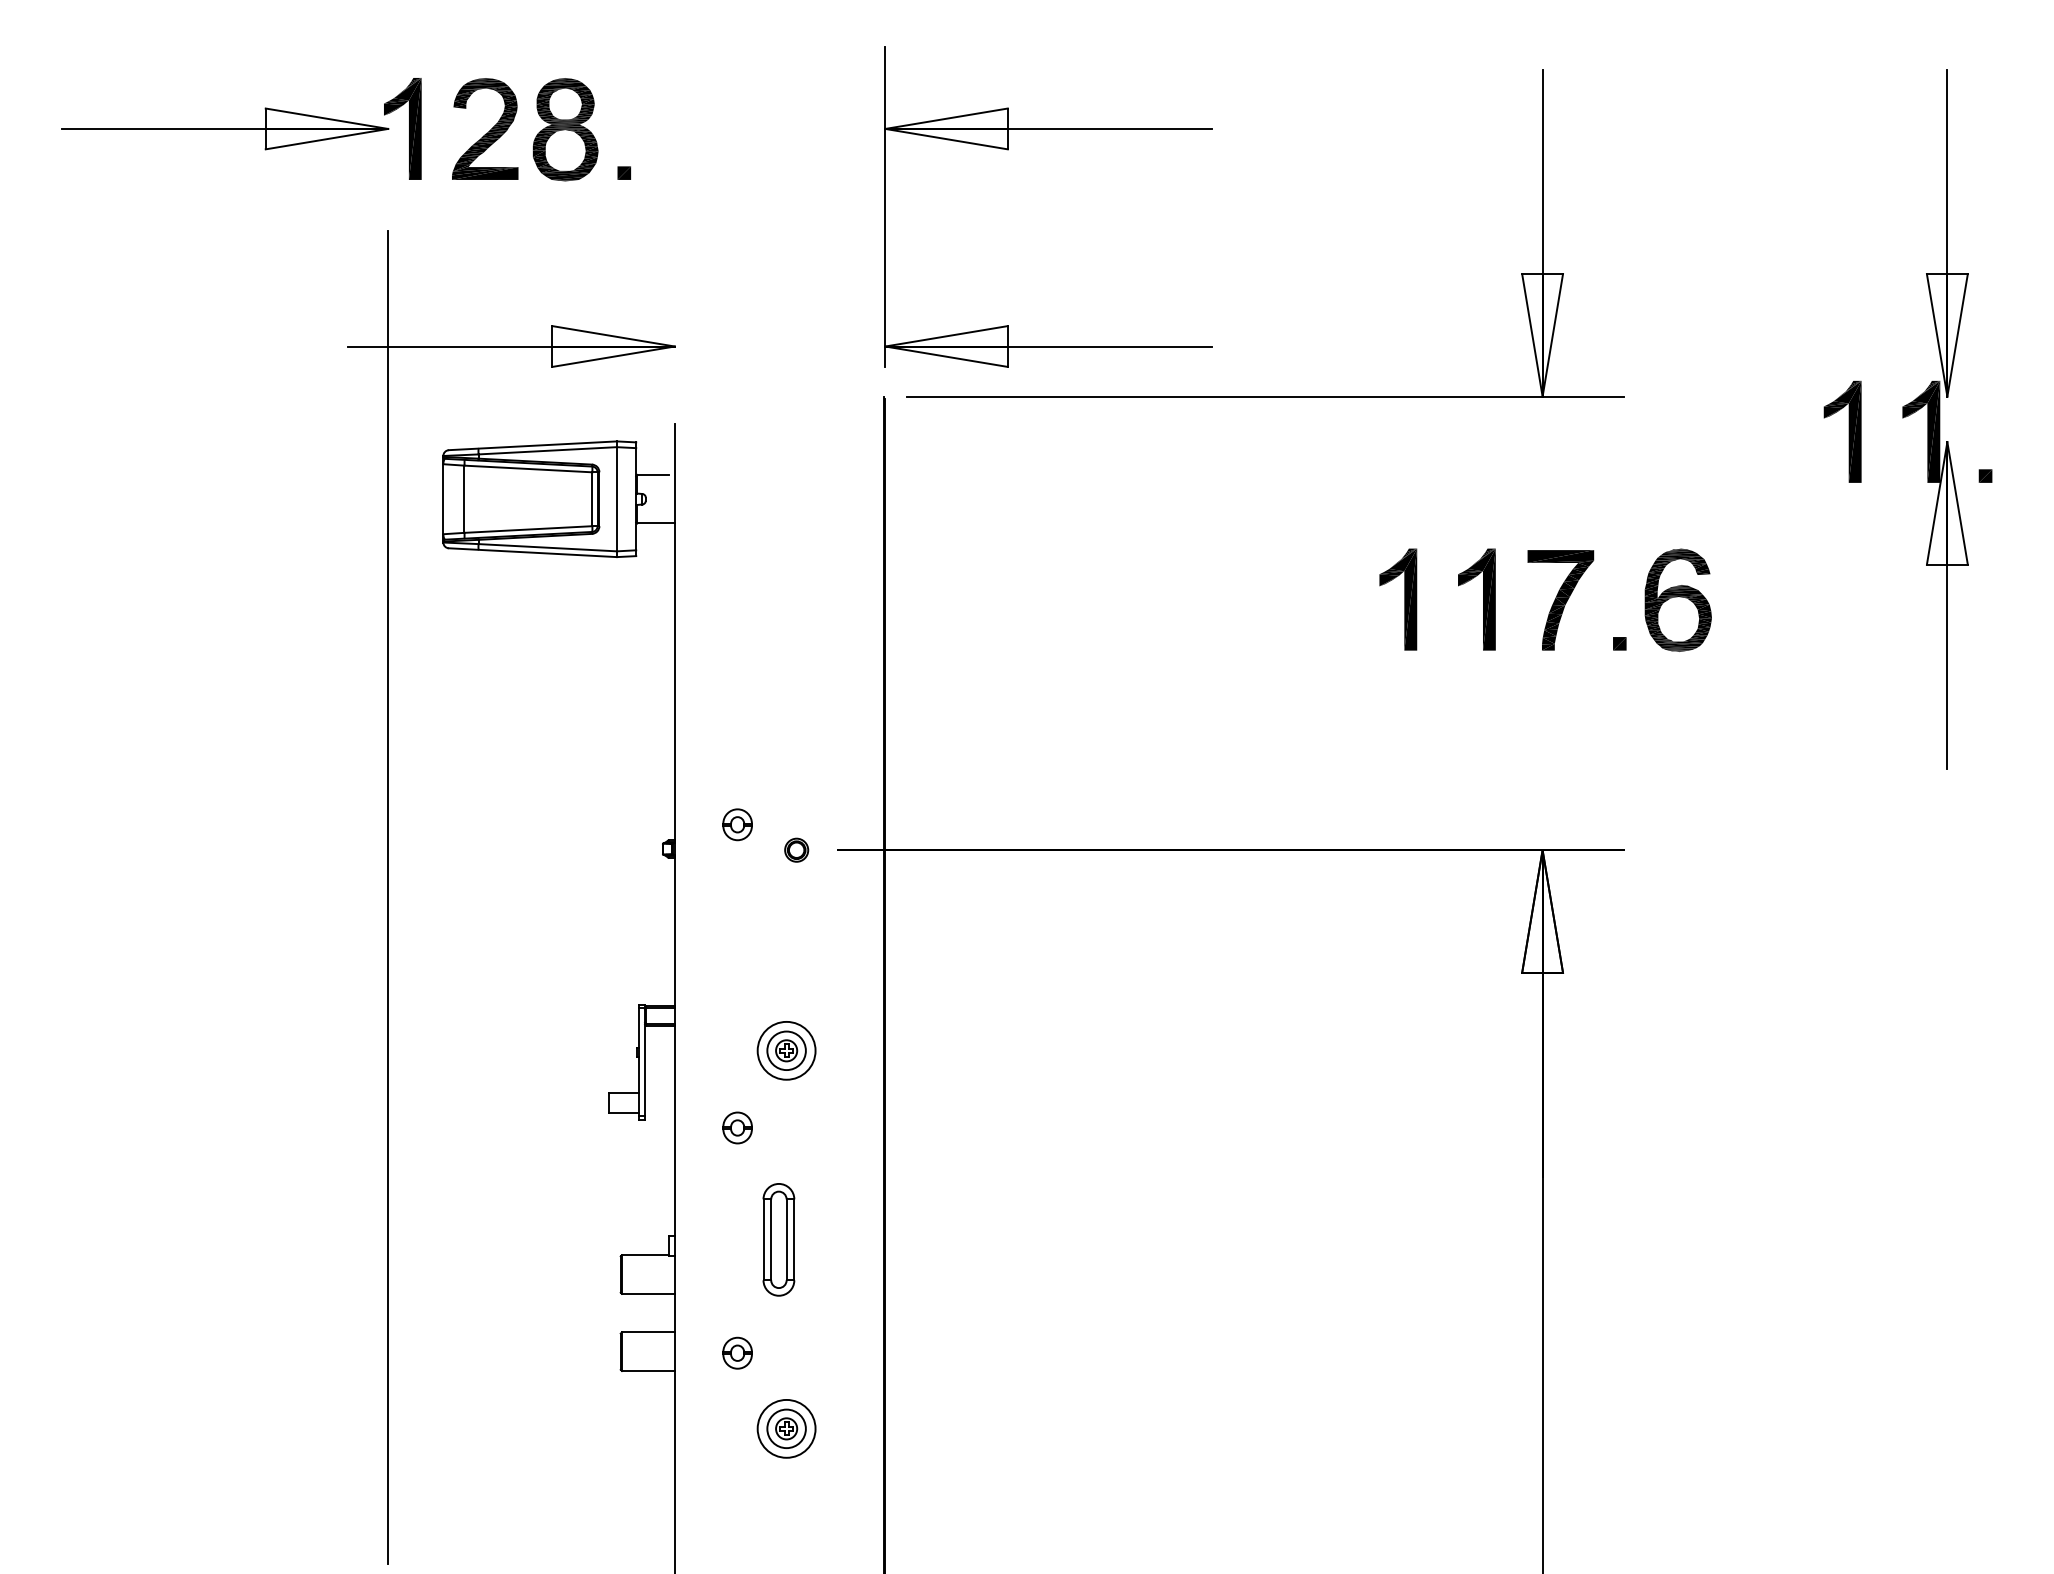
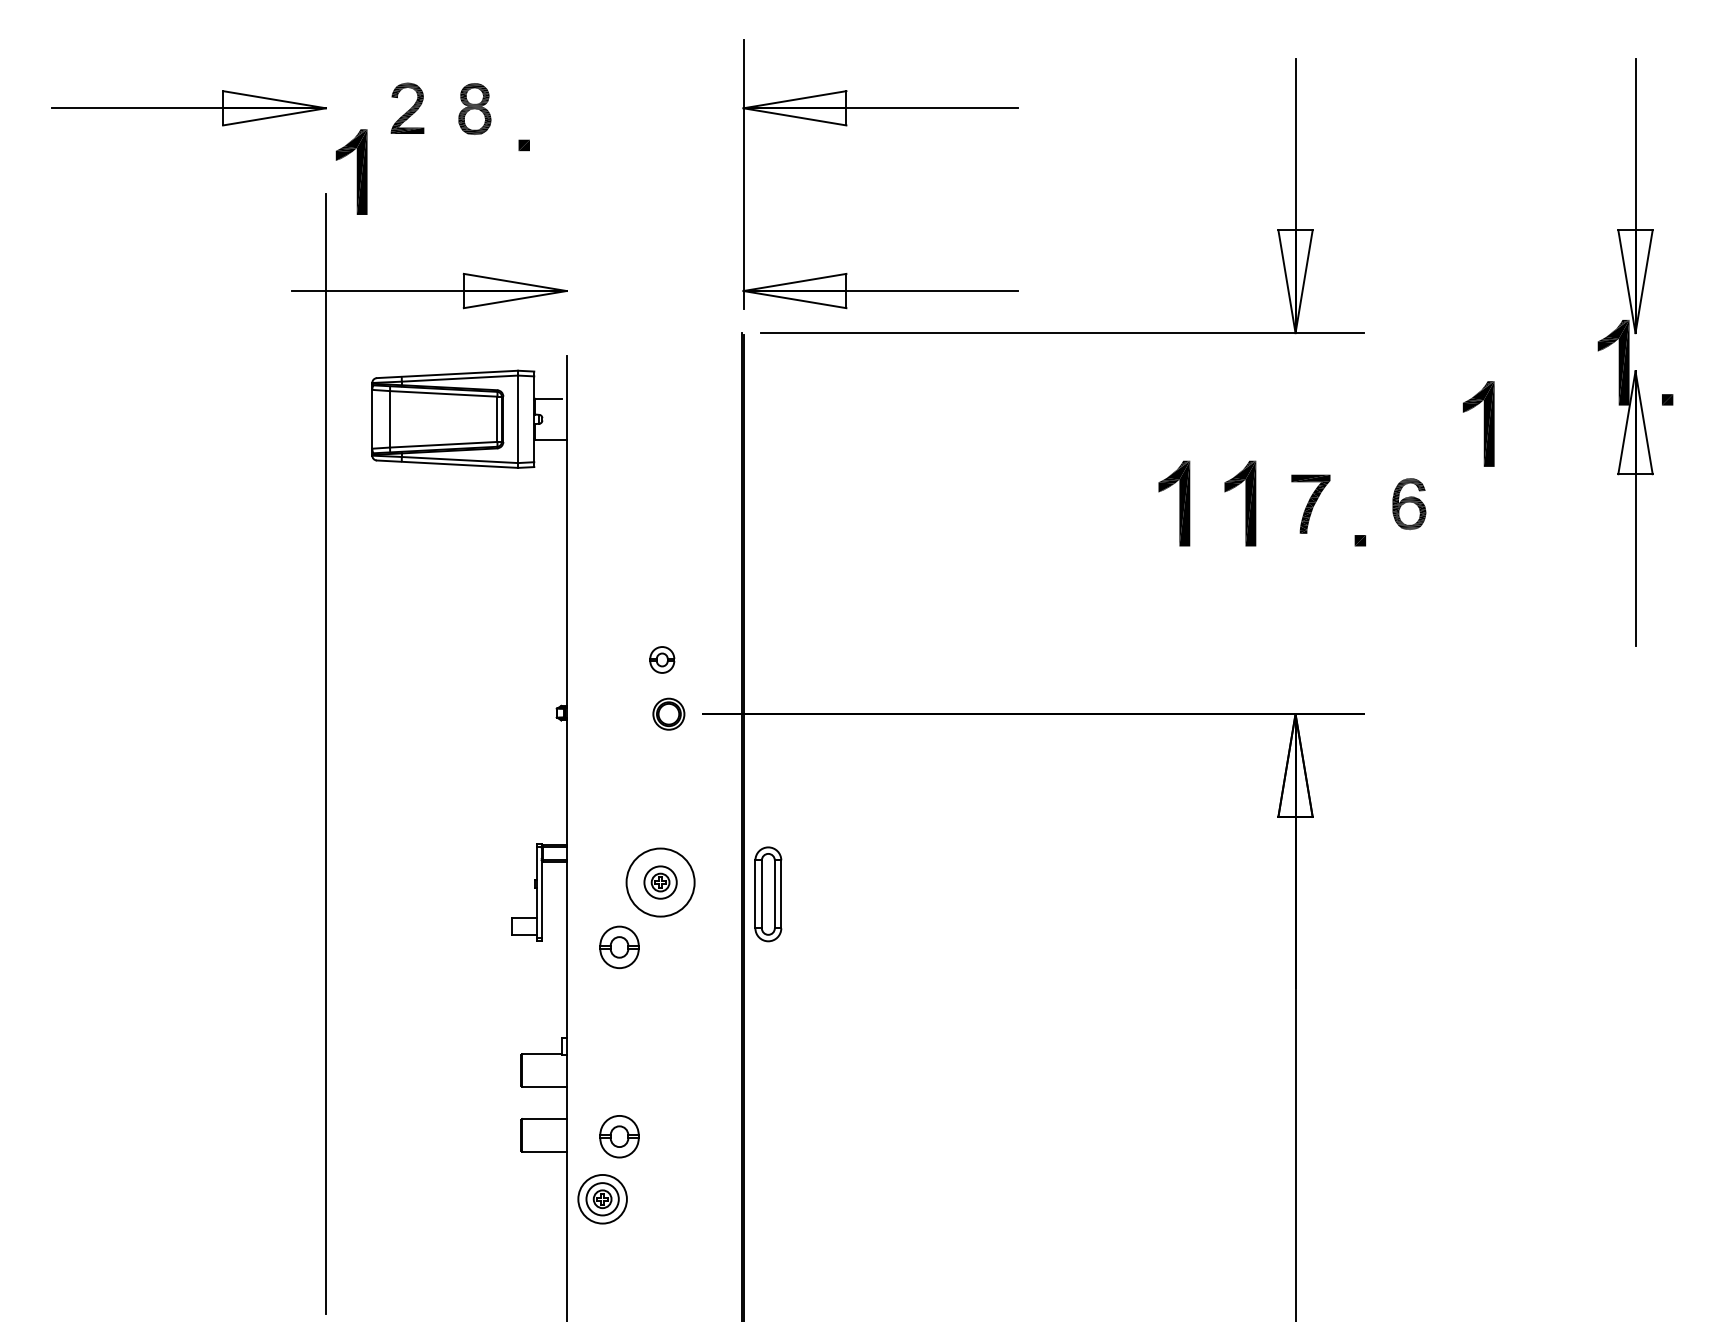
part: (409, 128) -> (357, 171), moved
part: (485, 128) -> (407, 107), size x0.6
part: (565, 129) -> (474, 108), size x0.6
part: (1842, 431) -> (1478, 423), moved
part: (1677, 599) -> (1408, 503), size x0.6
part: (1560, 600) -> (1310, 504), size x0.7
part: (737, 824) -> (662, 659), moved
part: (796, 849) -> (668, 713), size x1.6
circle: (786, 1050) -> (660, 882), size x1.4
part: (737, 1127) -> (619, 946), size x1.6
part: (778, 1239) -> (768, 894), moved
part: (737, 1352) -> (619, 1135), size x1.6
part: (786, 1428) -> (602, 1198), moved

